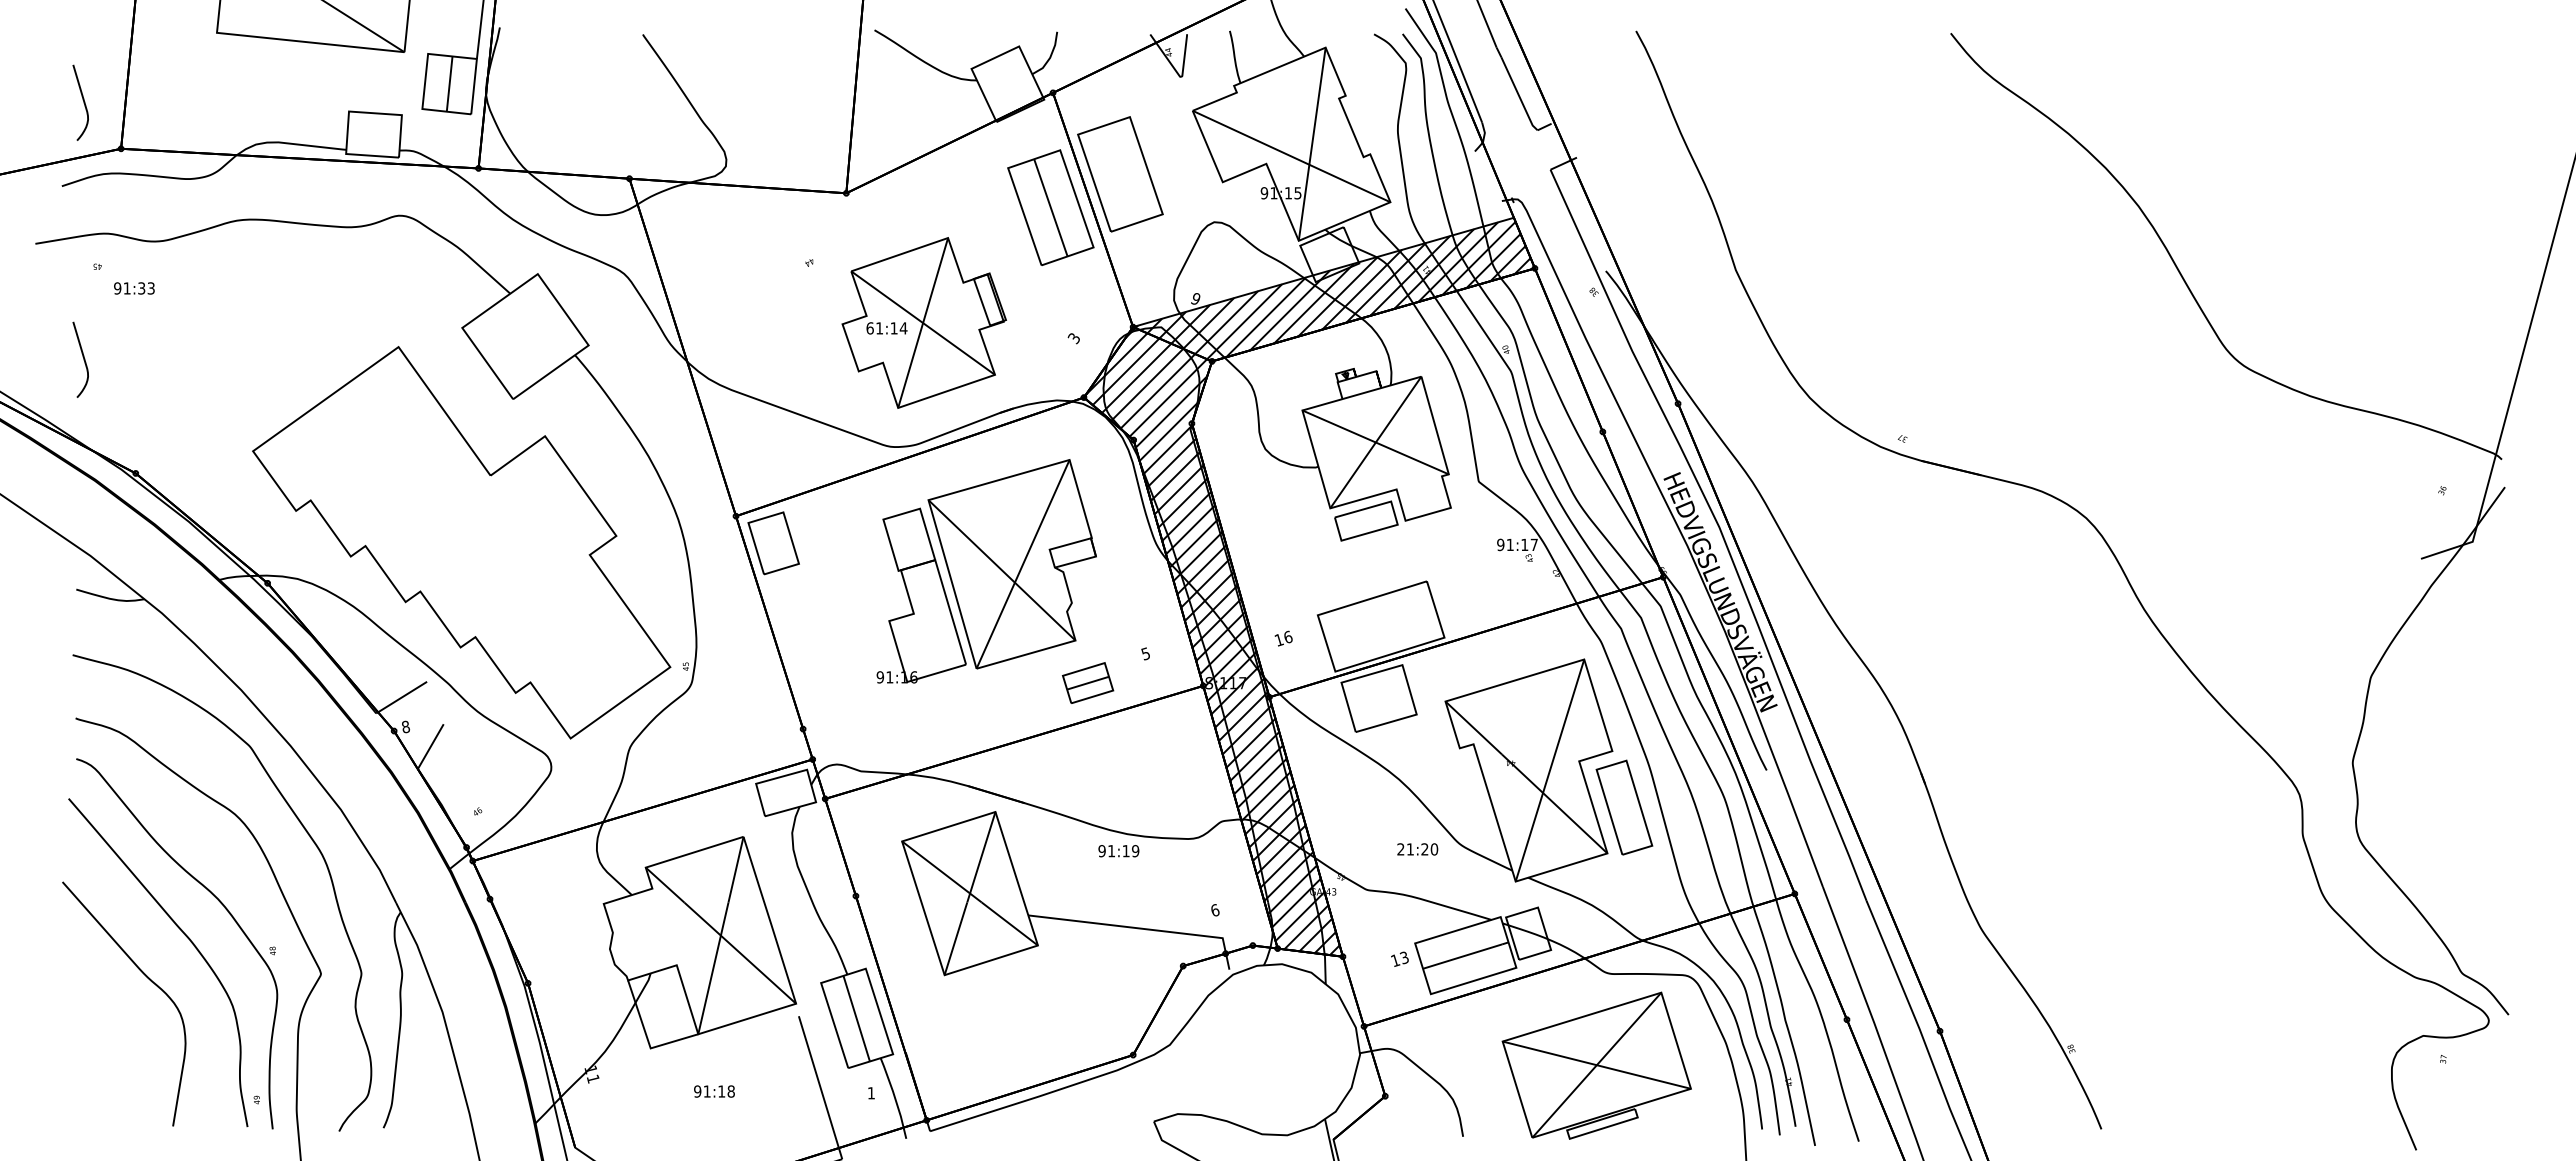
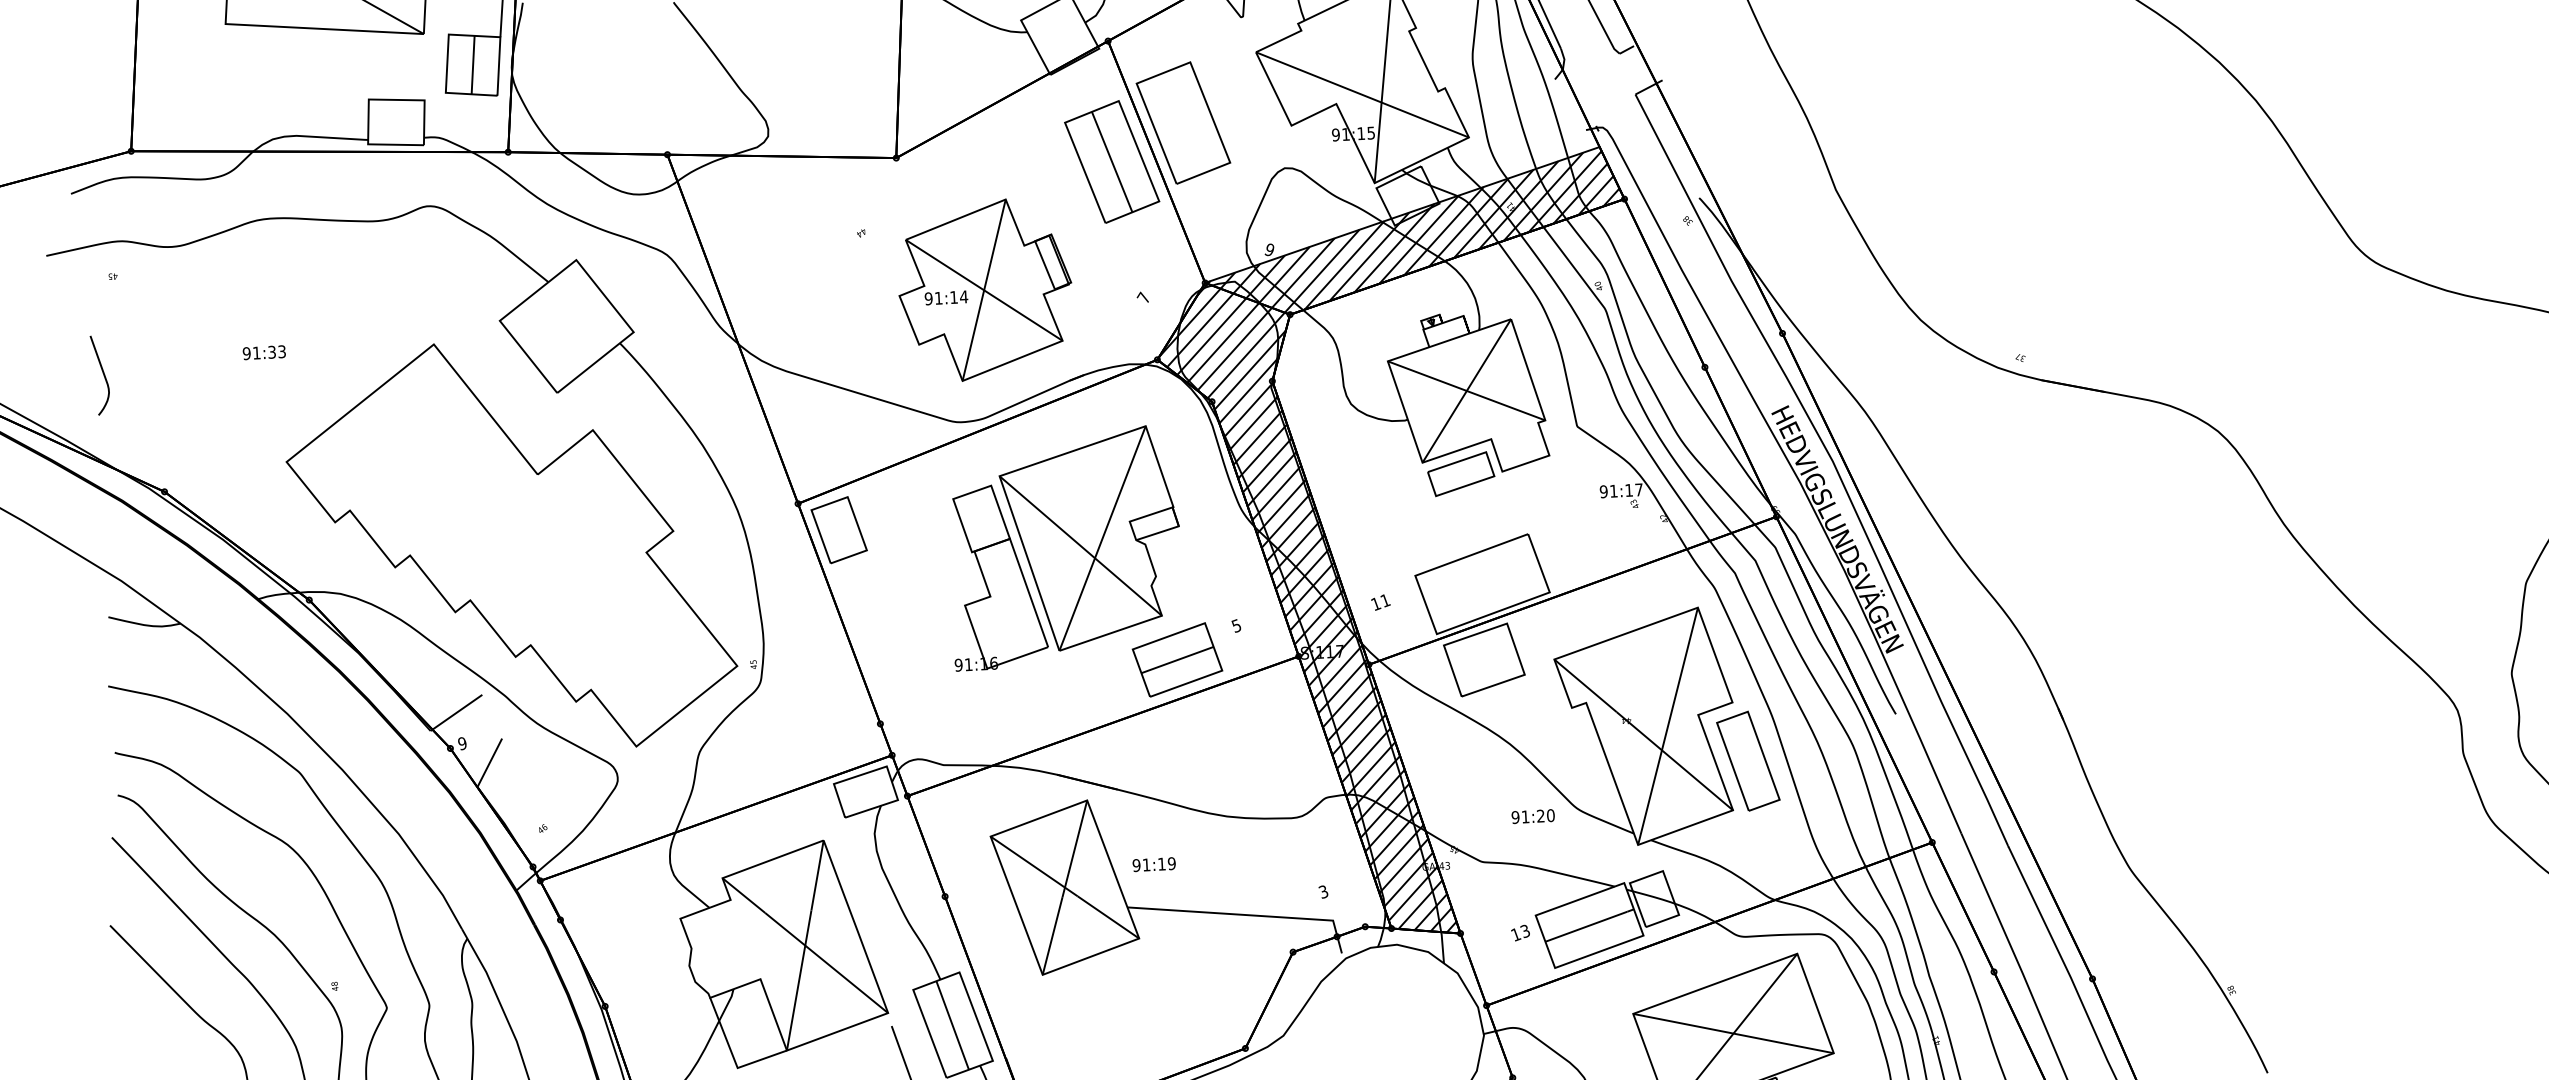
curve: (82, 100) -> (87, 102), removed
text: (134, 288) -> (264, 352), moved
text: (869, 328) -> (928, 298), 61:14 -> 91:14
text: (1073, 338) -> (1143, 298), 3 -> 7
text: (1287, 636) -> (1384, 599), 16 -> 11
part: (1087, 682) -> (1176, 659), size x1.67
text: (405, 726) -> (462, 743), 8 -> 9
text: (1400, 849) -> (1515, 817), 21:20 -> 91:20
text: (1118, 851) -> (1153, 864), moved
text: (1214, 910) -> (1322, 891), 6 -> 3

